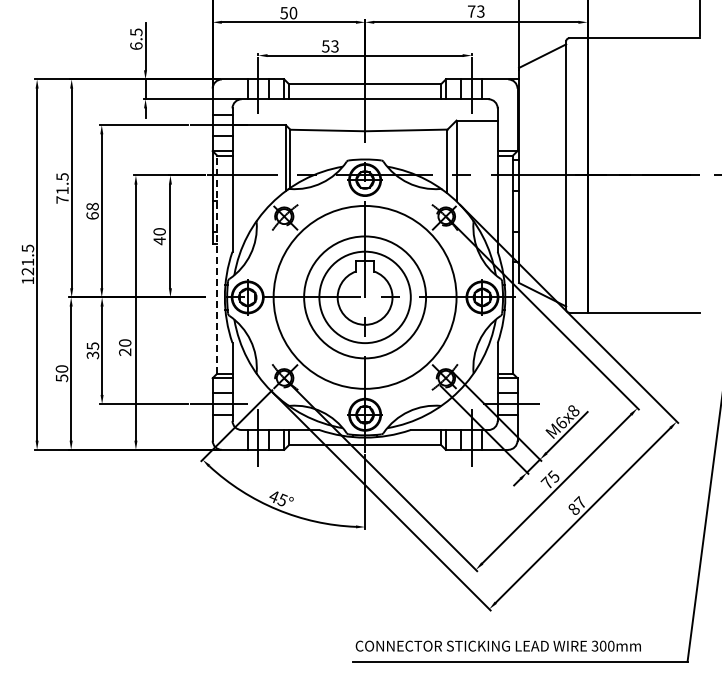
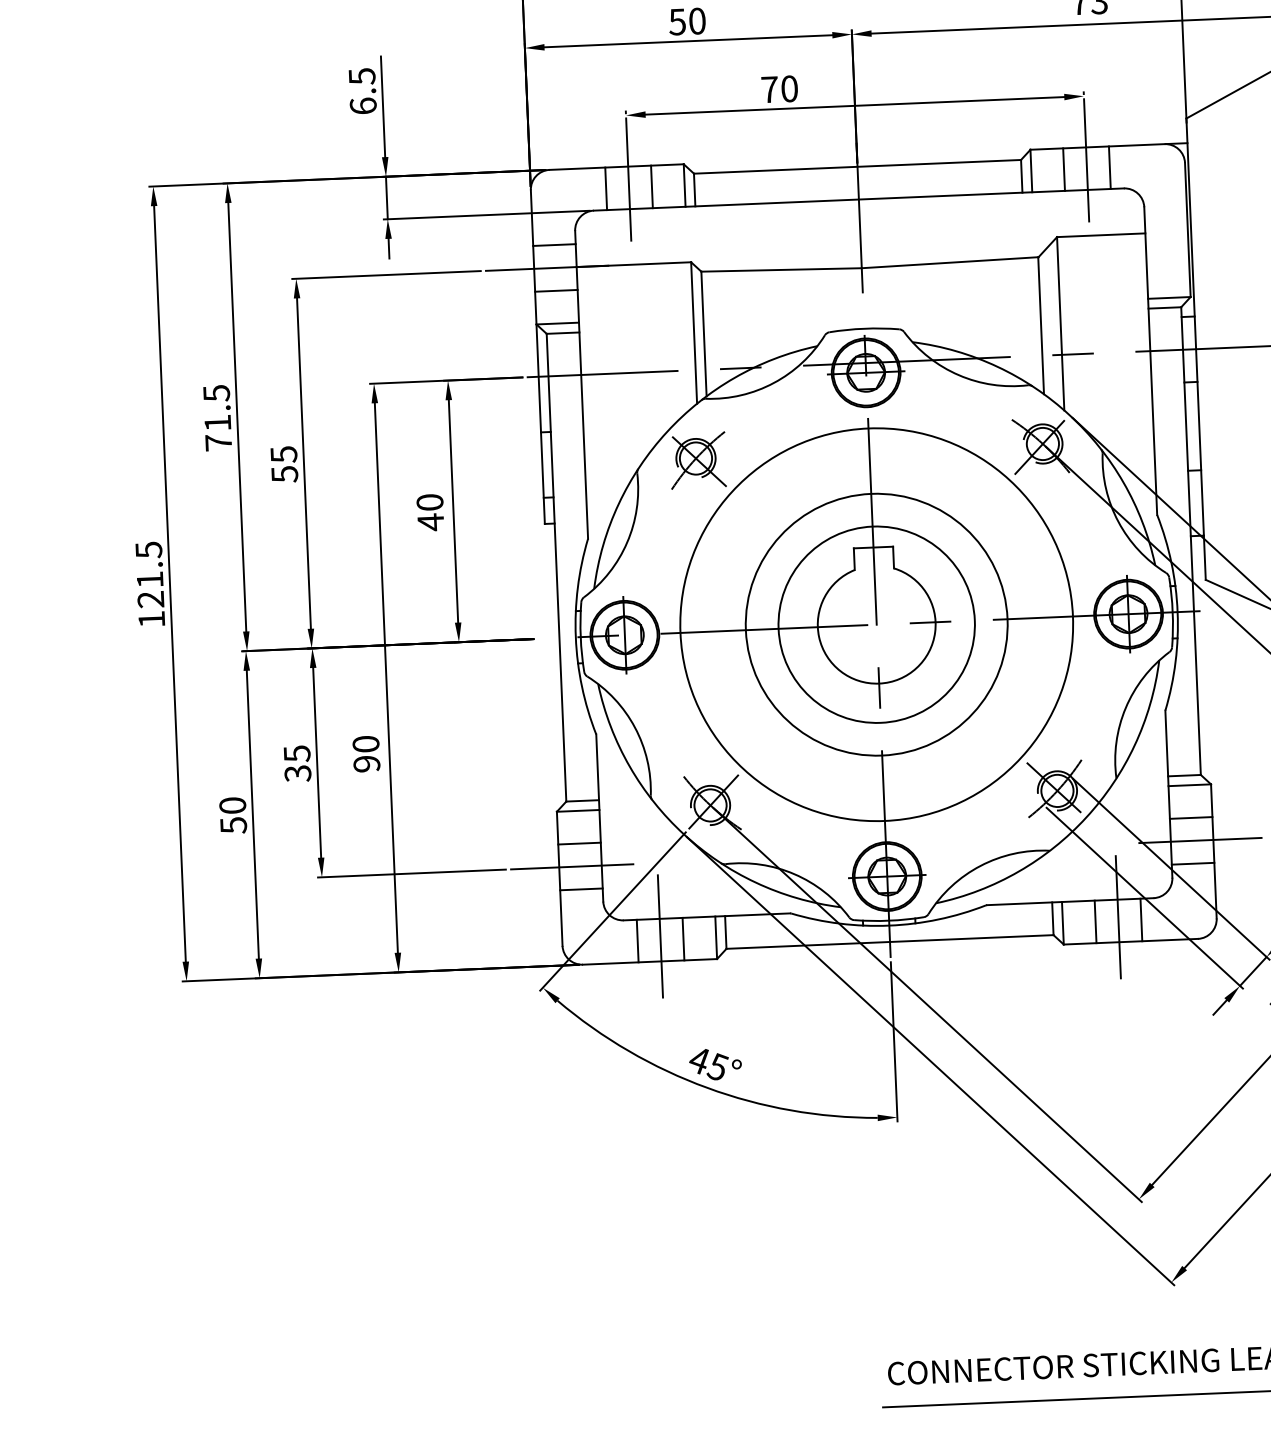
text: (330, 46) -> (779, 89), 53 -> 70
text: (92, 210) -> (283, 462), 68 -> 55
line: (217, 264) -> (557, 567), dashed -> solid
text: (125, 352) -> (367, 764), 20 -> 90

